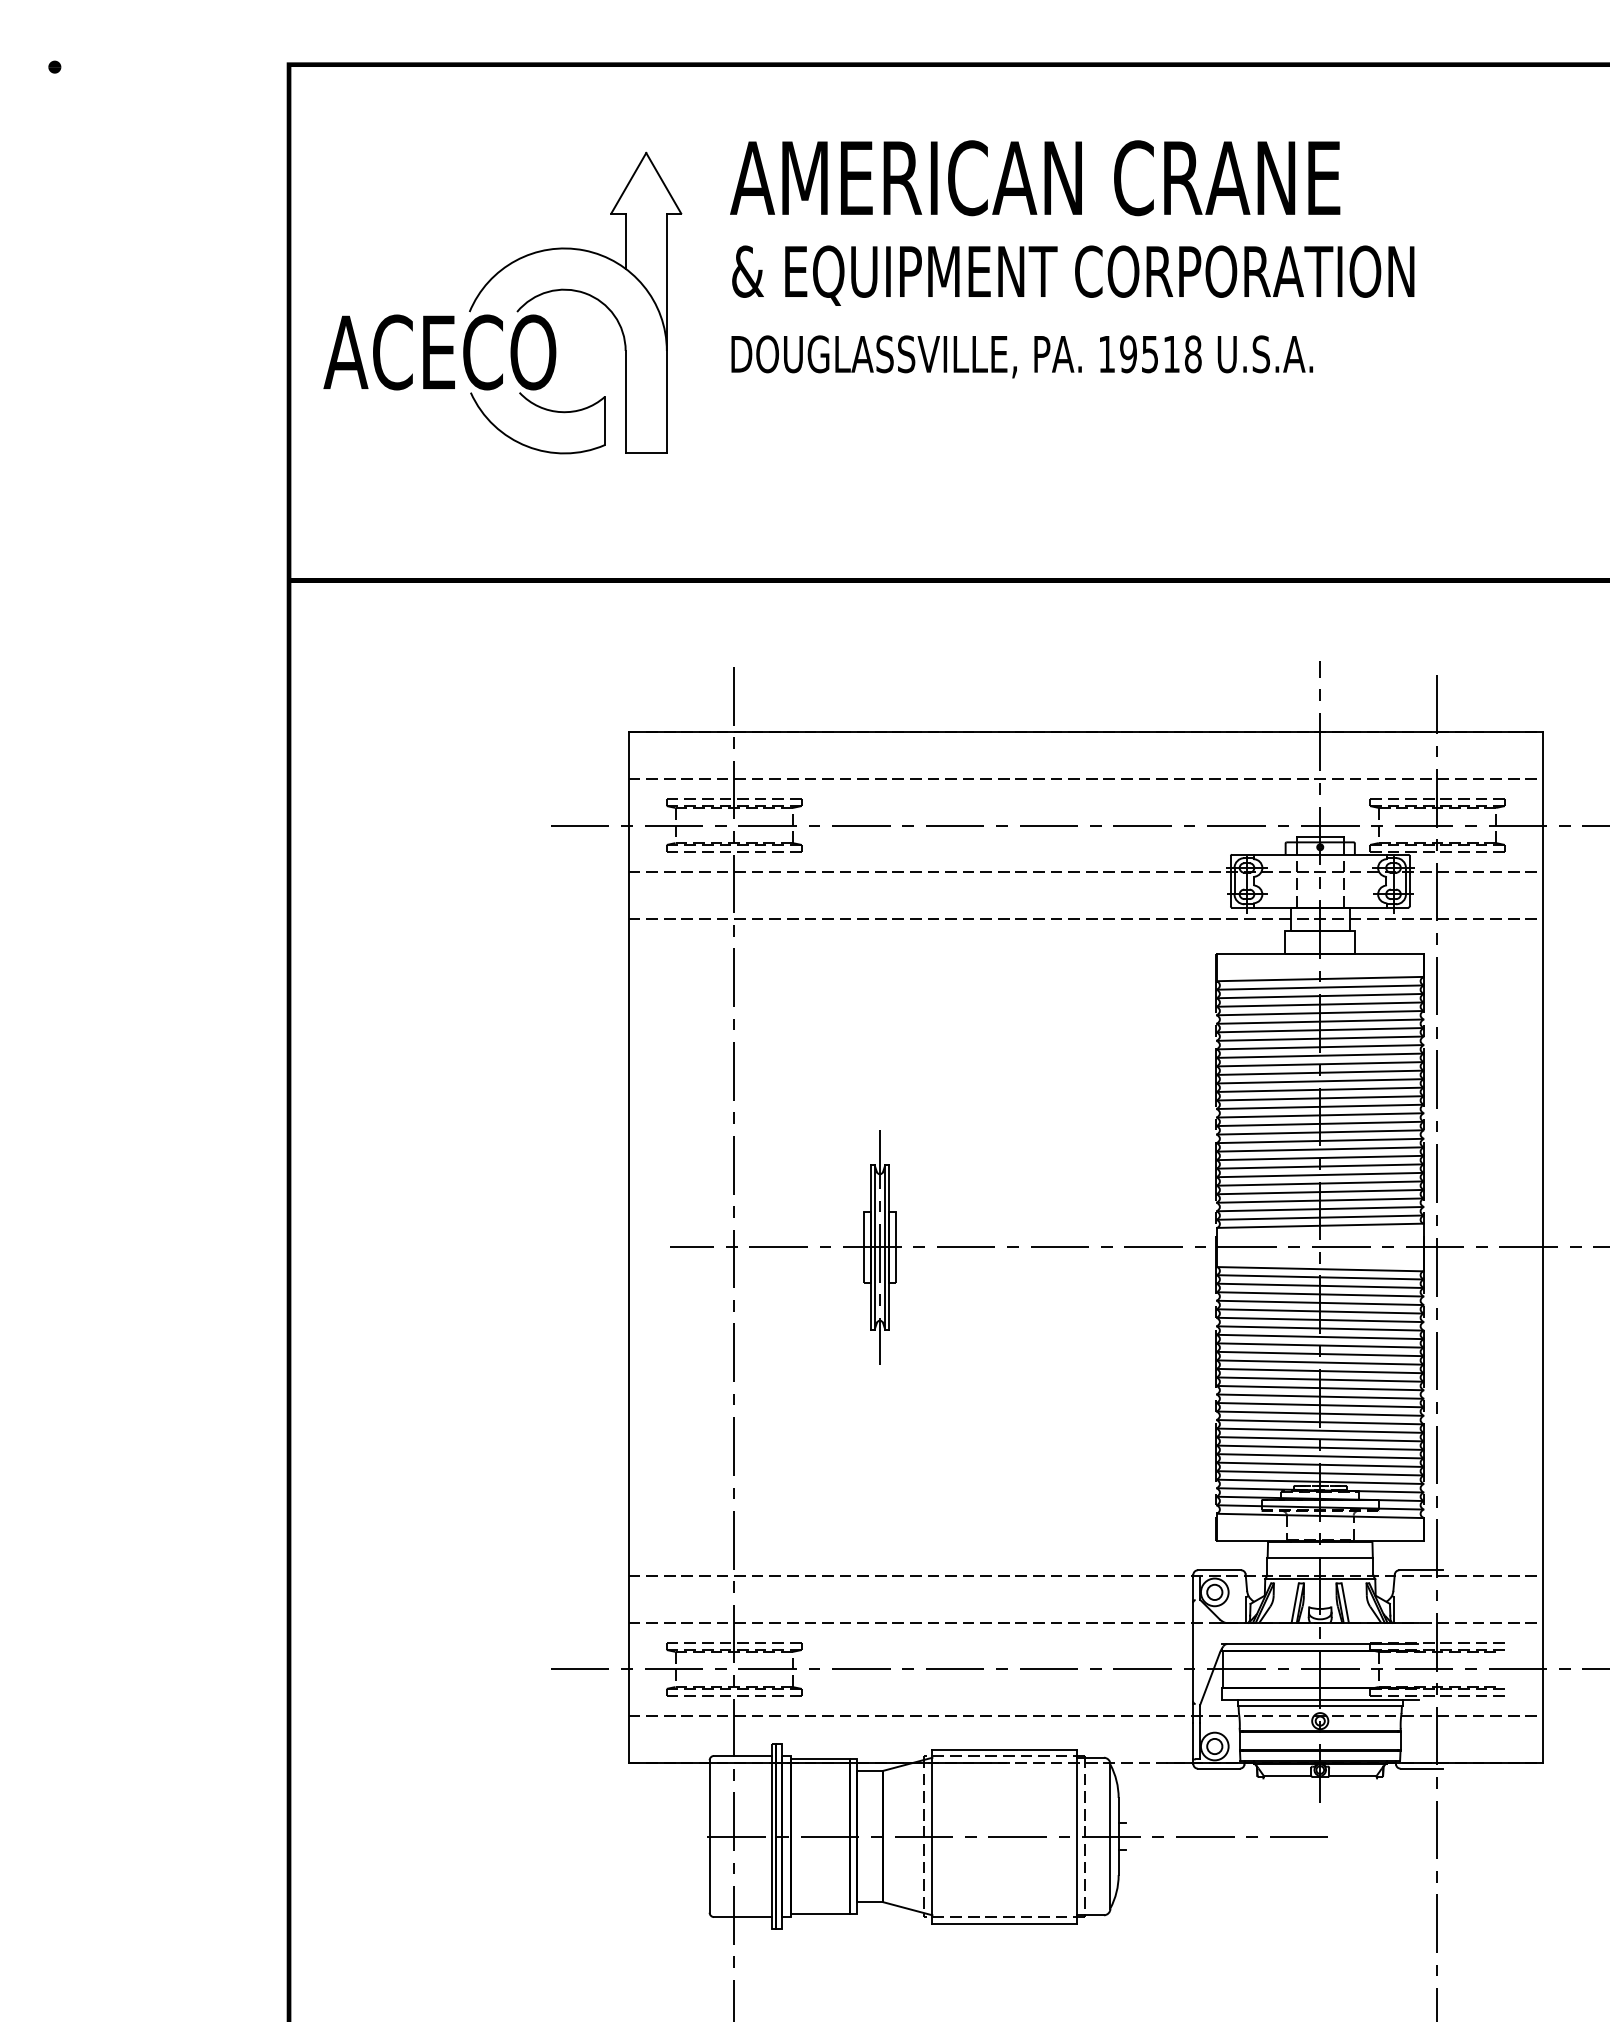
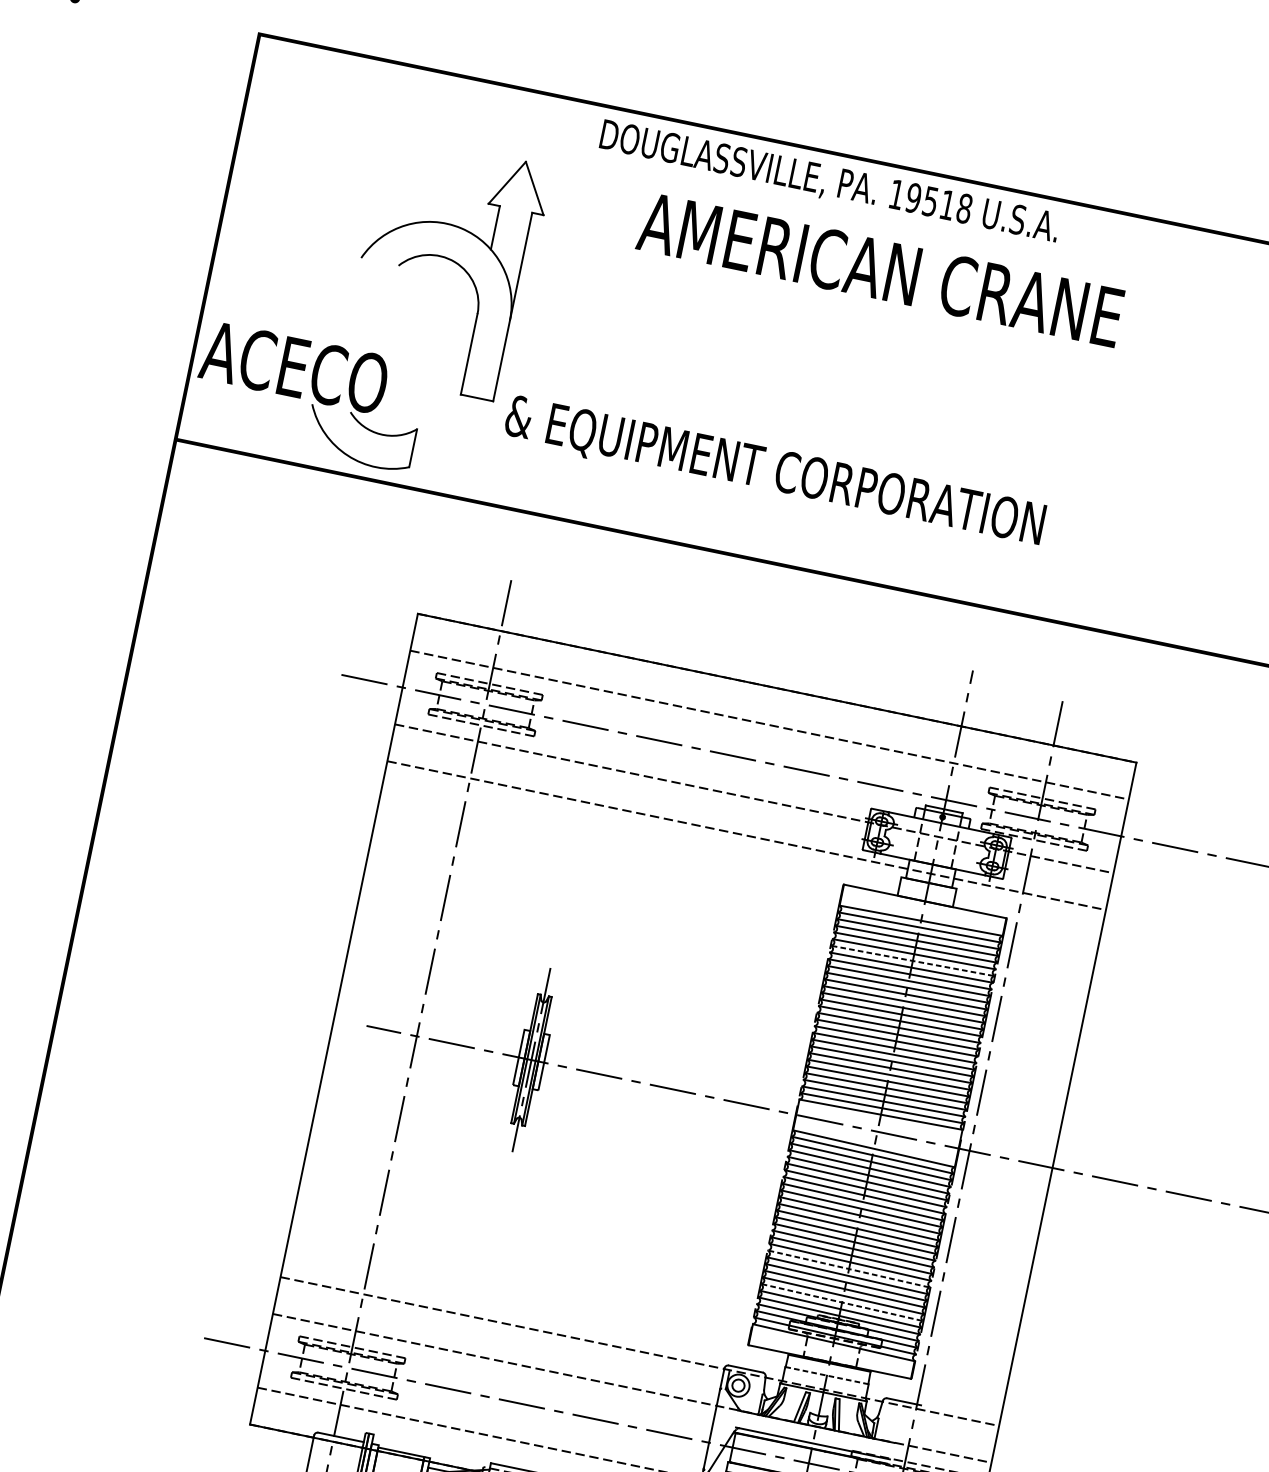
text: (1035, 178) -> (880, 270), moved
text: (1073, 275) -> (774, 472), moved
text: (1021, 356) -> (829, 182), moved
part: (469, 380) -> (313, 394), moved
line: (1320, 1030) -> (913, 961), solid -> dashed
line: (1320, 1422) -> (849, 1269), solid -> dashed
line: (1320, 1464) -> (842, 1302), solid -> dashed
line: (1319, 1557) -> (826, 1375), solid -> dashed

